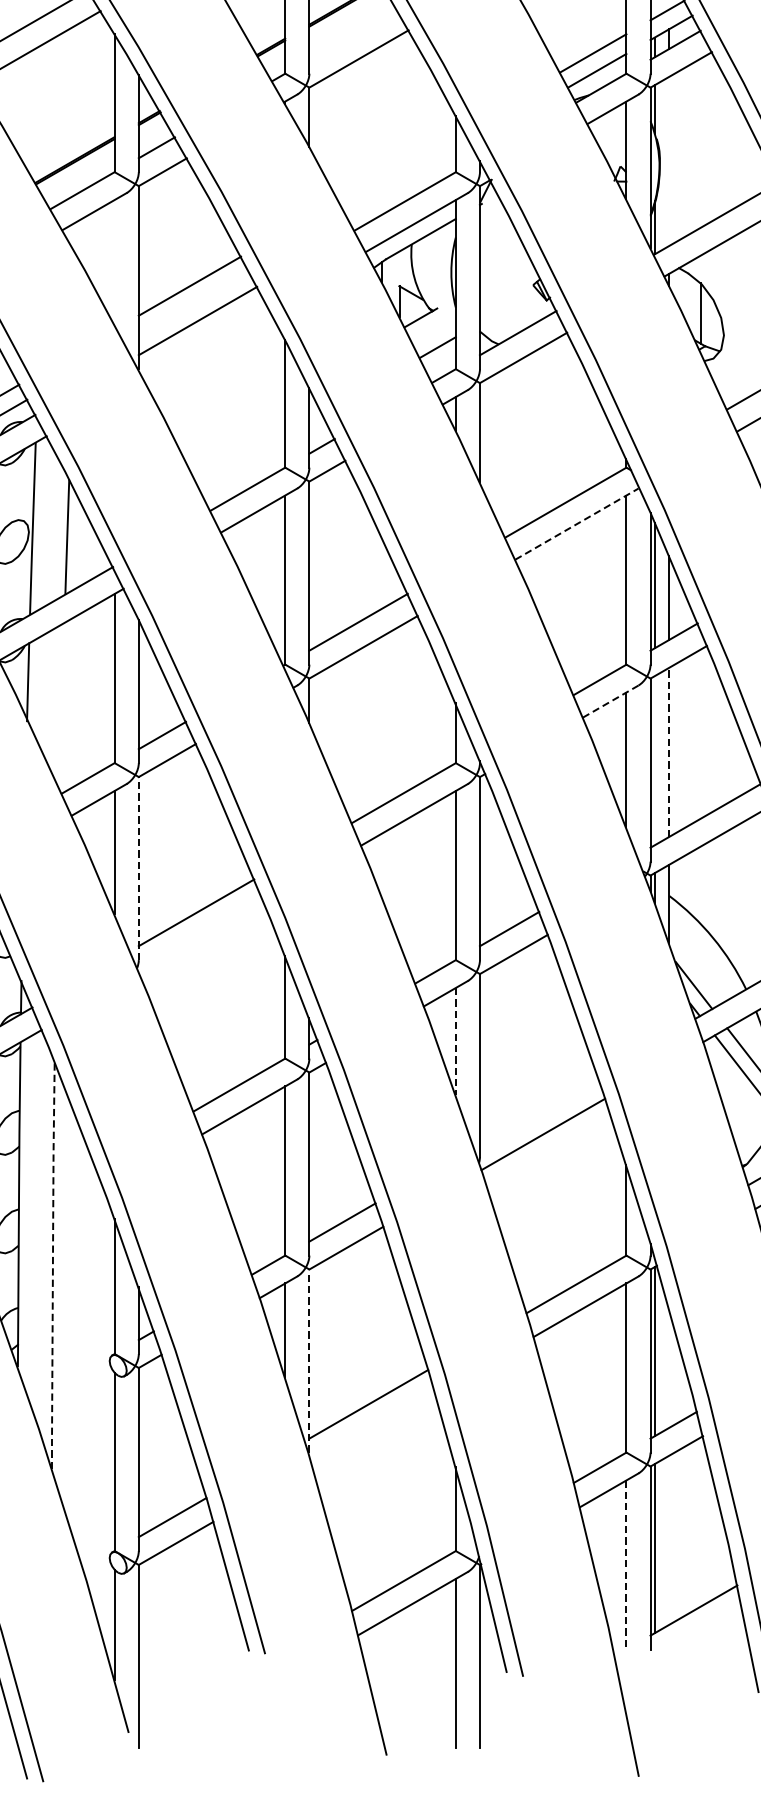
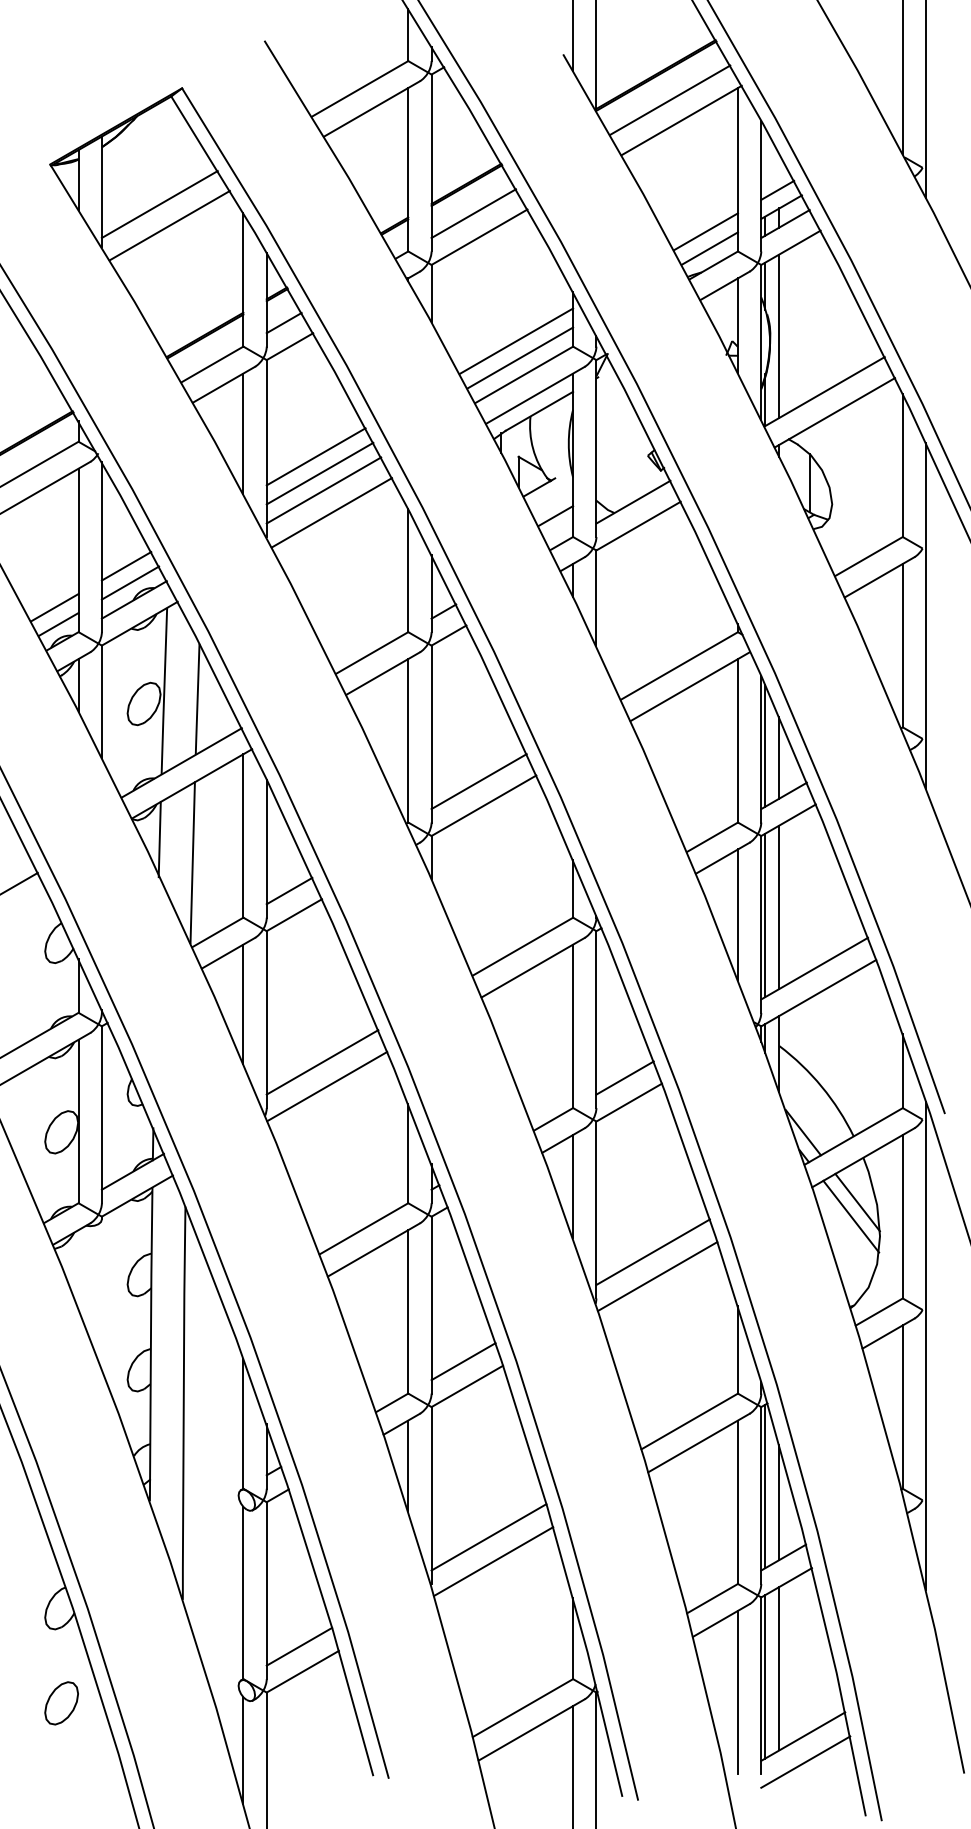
line: (352, 34) -> (473, 213), added
line: (669, 160) -> (779, 335), added
line: (397, 165) -> (516, 340), added
line: (401, 183) -> (520, 357), added
line: (114, 262) -> (243, 433), added
line: (193, 303) -> (319, 473), added
line: (205, 343) -> (331, 512), added
line: (577, 523) -> (690, 686), dashed -> solid
line: (610, 701) -> (722, 858), dashed -> solid
line: (61, 706) -> (192, 862), added
line: (669, 752) -> (779, 907), dashed -> solid
line: (654, 760) -> (765, 915), added
line: (138, 868) -> (266, 1019), dashed -> solid
line: (201, 937) -> (327, 1086), added
line: (456, 1041) -> (573, 1186), dashed -> solid
line: (537, 1108) -> (652, 1251), added
line: (52, 1264) -> (183, 1402), dashed -> solid
line: (309, 1361) -> (431, 1495), dashed -> solid
line: (669, 1368) -> (779, 1502), added
line: (373, 1429) -> (493, 1561), added
line: (669, 1540) -> (779, 1668), added
line: (625, 1564) -> (737, 1692), dashed -> solid
line: (696, 1636) -> (805, 1761), added

